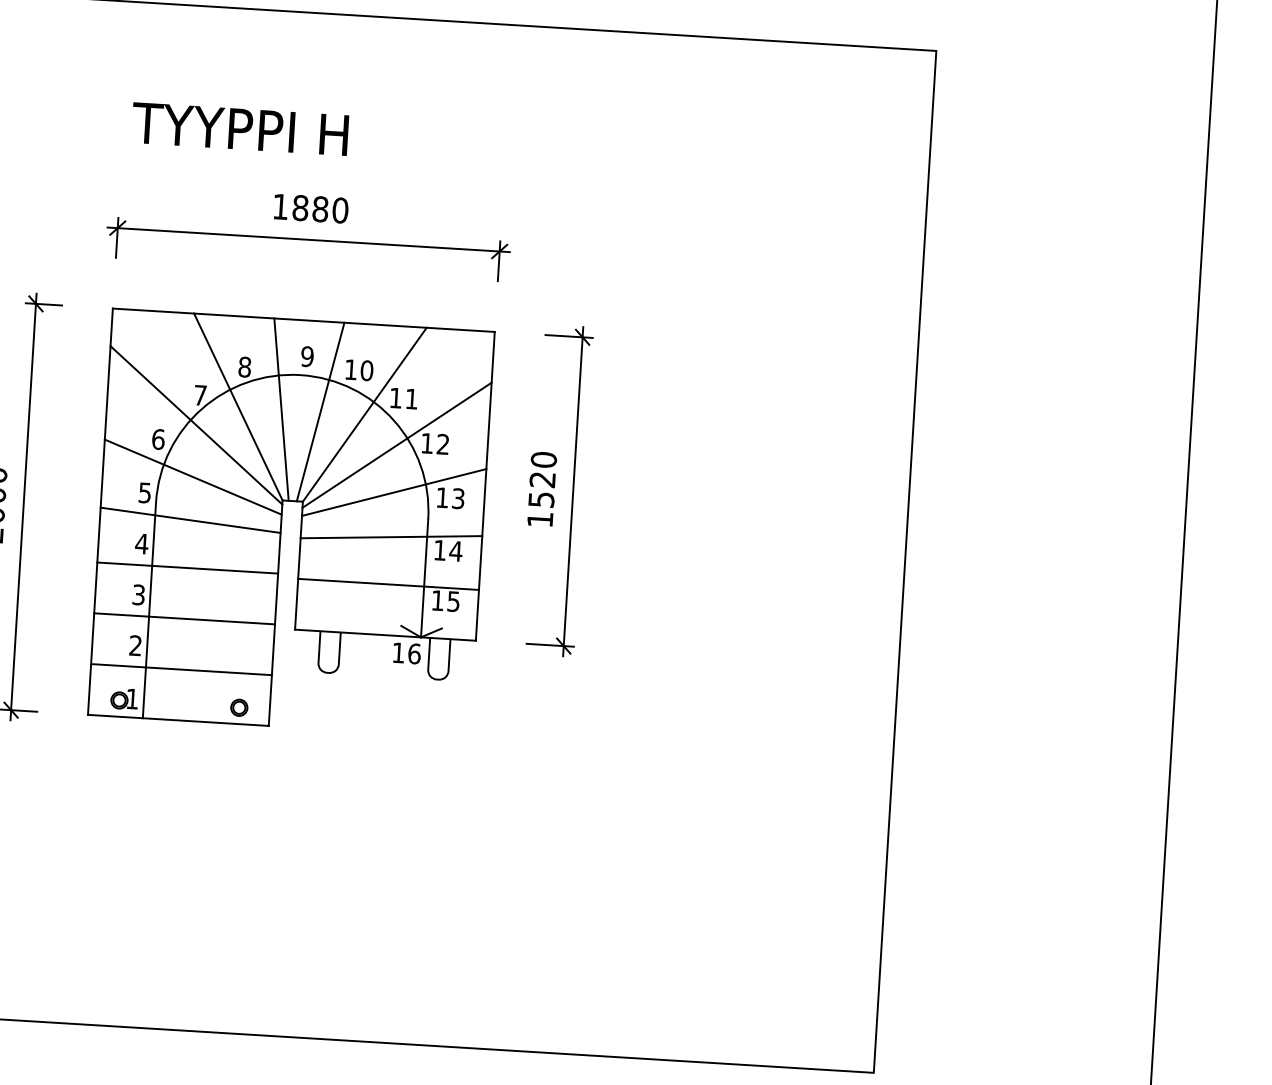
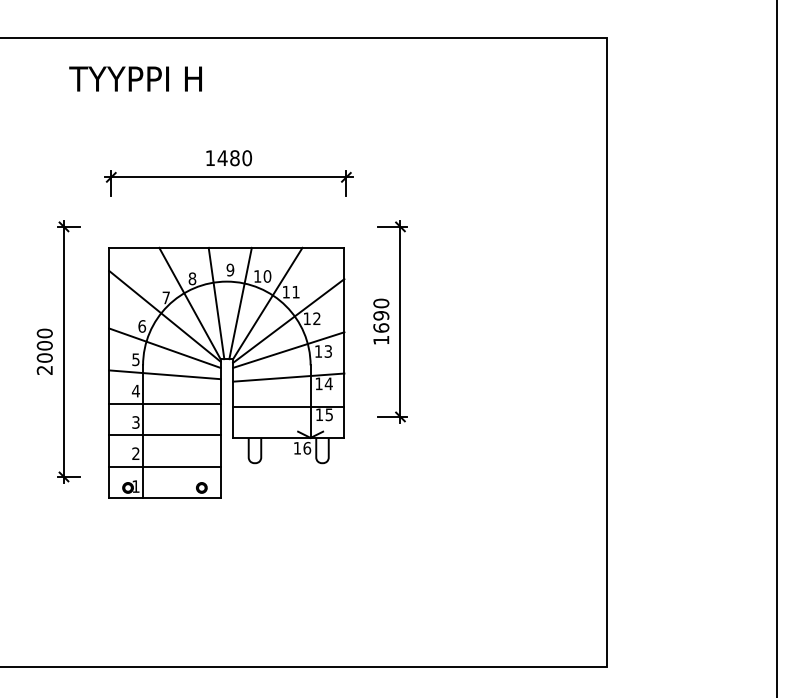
text: (239, 128) -> (135, 78), moved
text: (300, 208) -> (222, 158), 1880 -> 1480
text: (542, 489) -> (381, 321), 1520 -> 1690
part: (290, 522) -> (226, 372), moved

